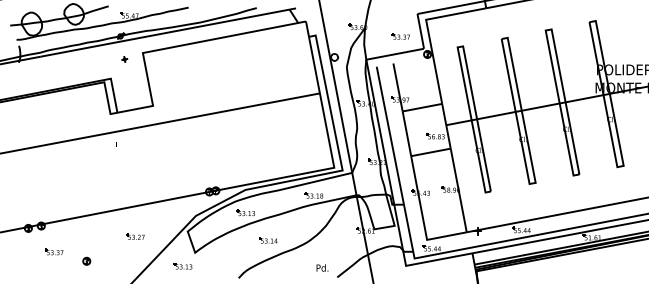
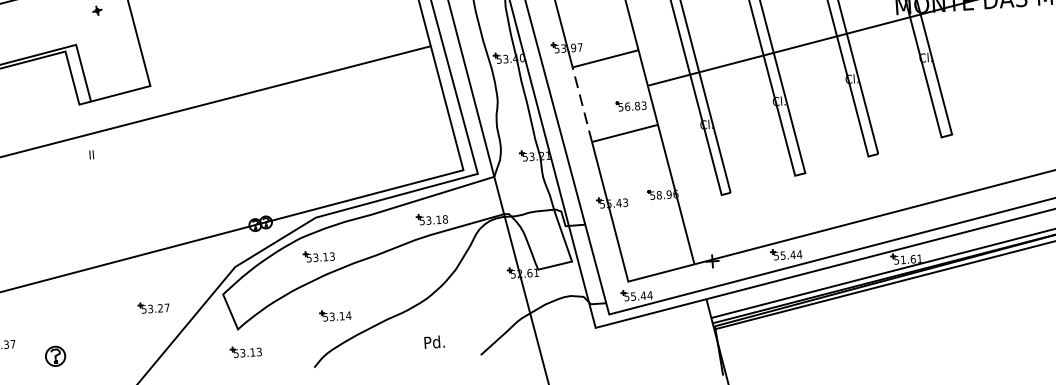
line: (406, 133) -> (581, 104), solid -> dashed
part: (135, 236) -> (153, 307), moved
part: (268, 240) -> (336, 315), moved
part: (86, 260) -> (55, 354), size x1.6
part: (182, 266) -> (245, 352), moved
text: (322, 267) -> (434, 341), moved

